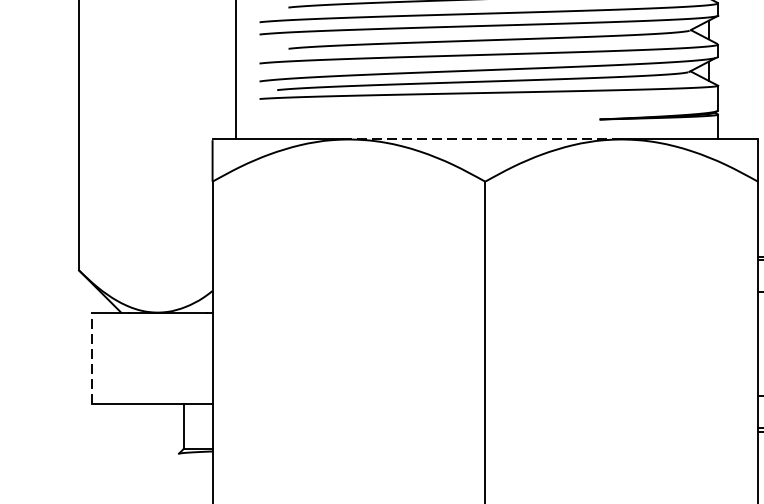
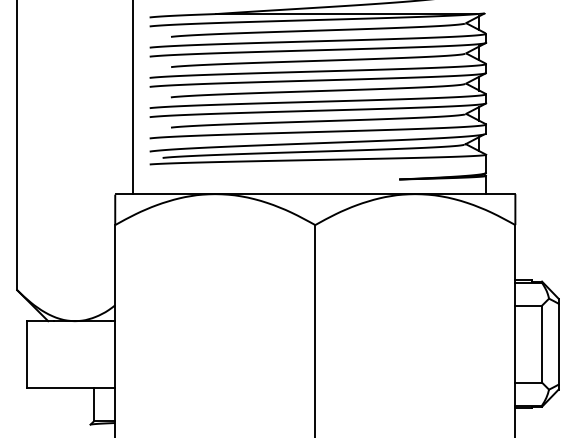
line: (484, 139) -> (314, 194), dashed -> solid
line: (91, 358) -> (26, 354), dashed -> solid

